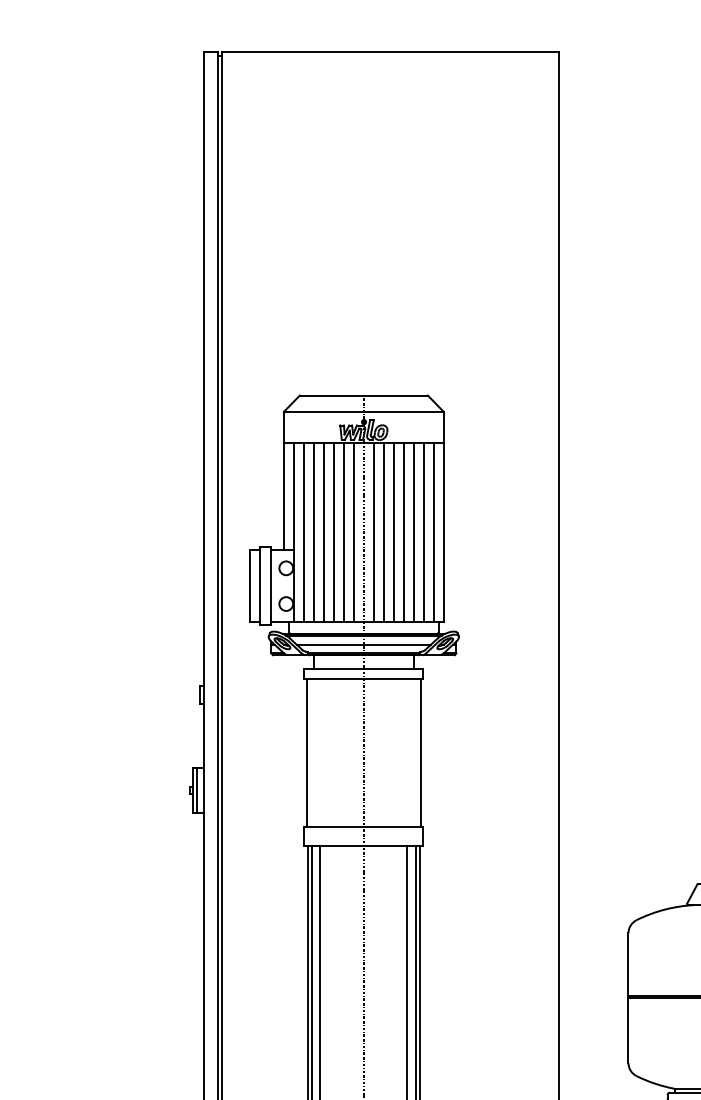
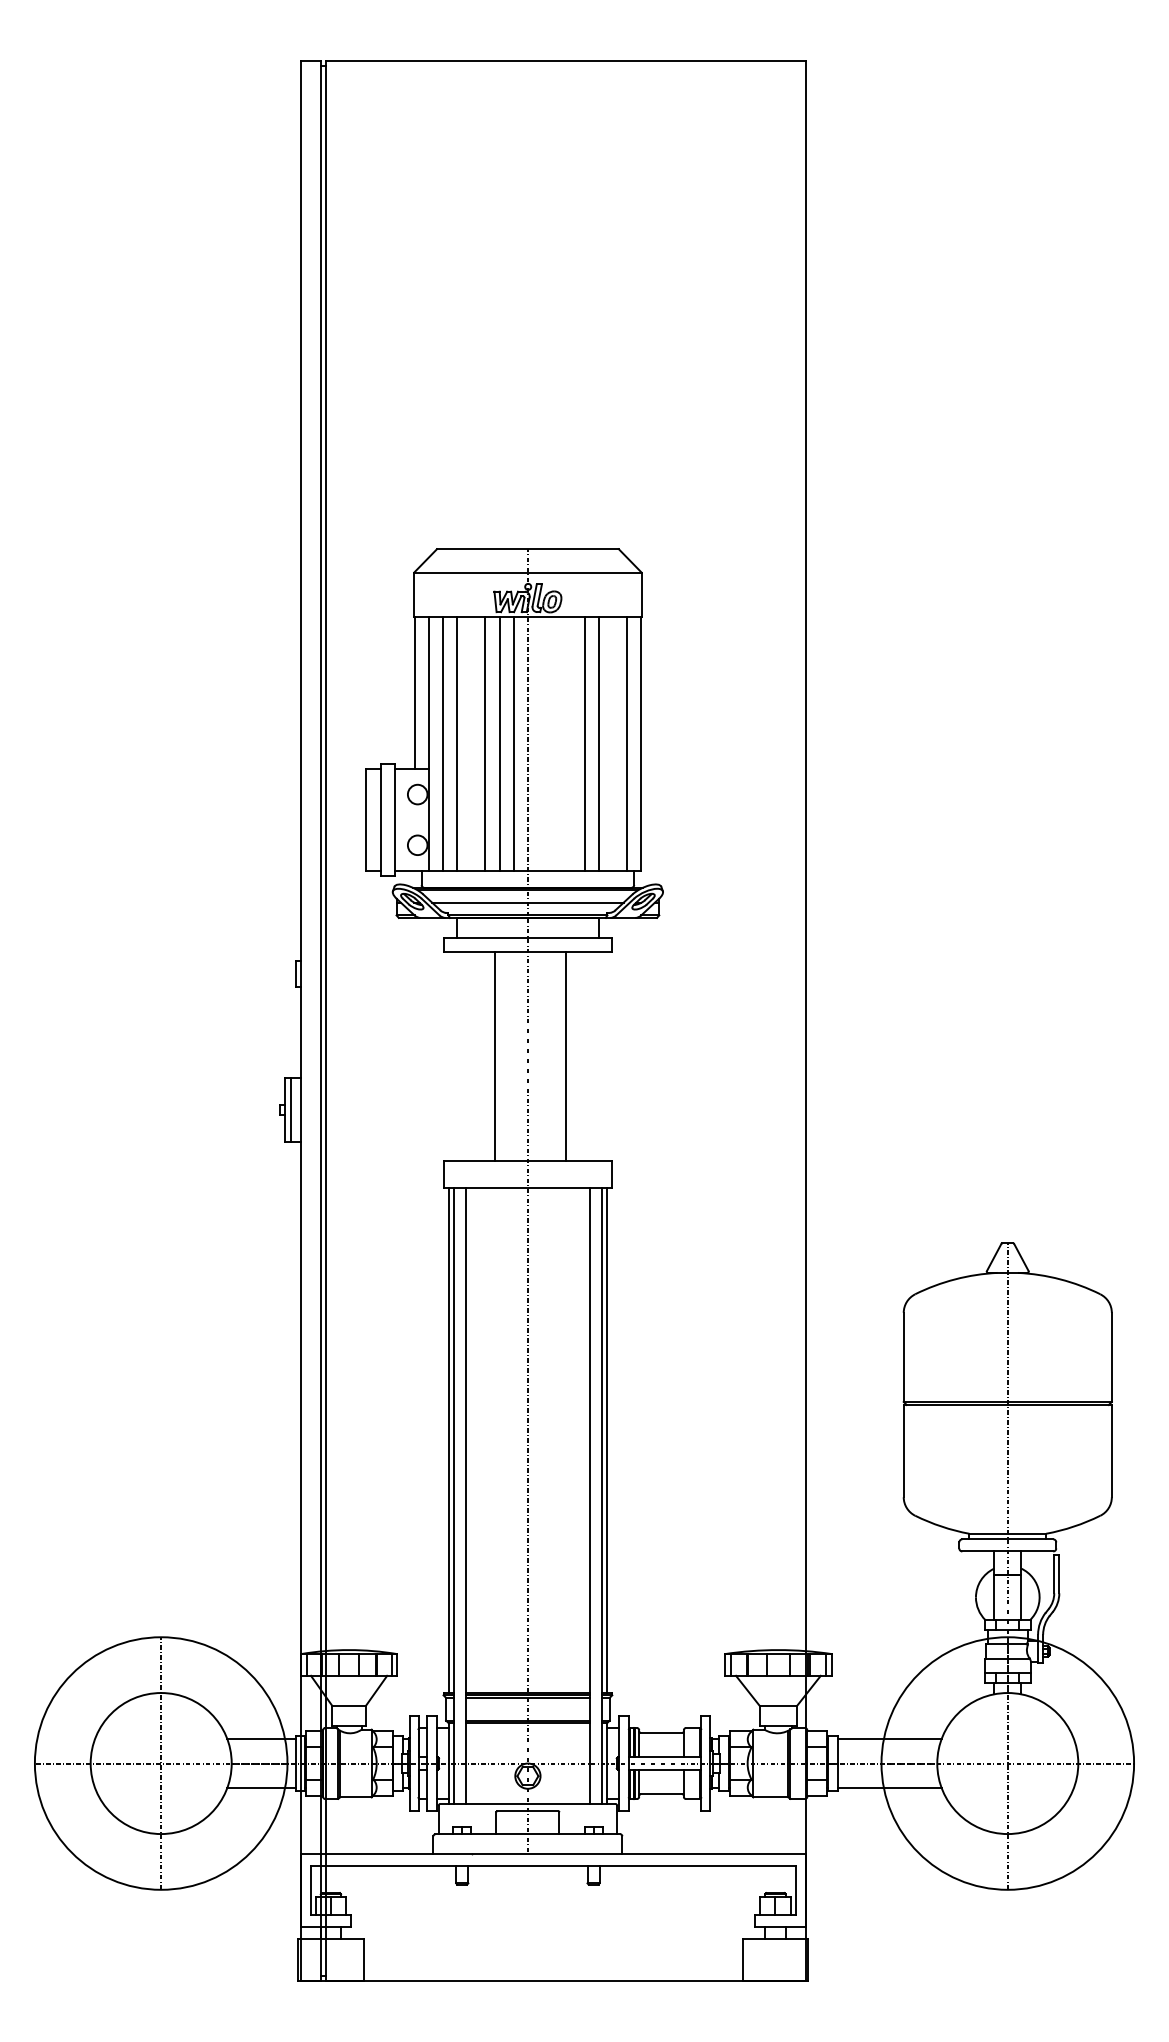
line: (324, 532) -> (471, 743), removed
line: (374, 532) -> (542, 743), removed
line: (383, 532) -> (556, 743), removed
line: (393, 532) -> (570, 743), removed
line: (423, 532) -> (612, 743), removed
line: (306, 752) -> (494, 1056), moved
line: (421, 752) -> (566, 1056), moved

